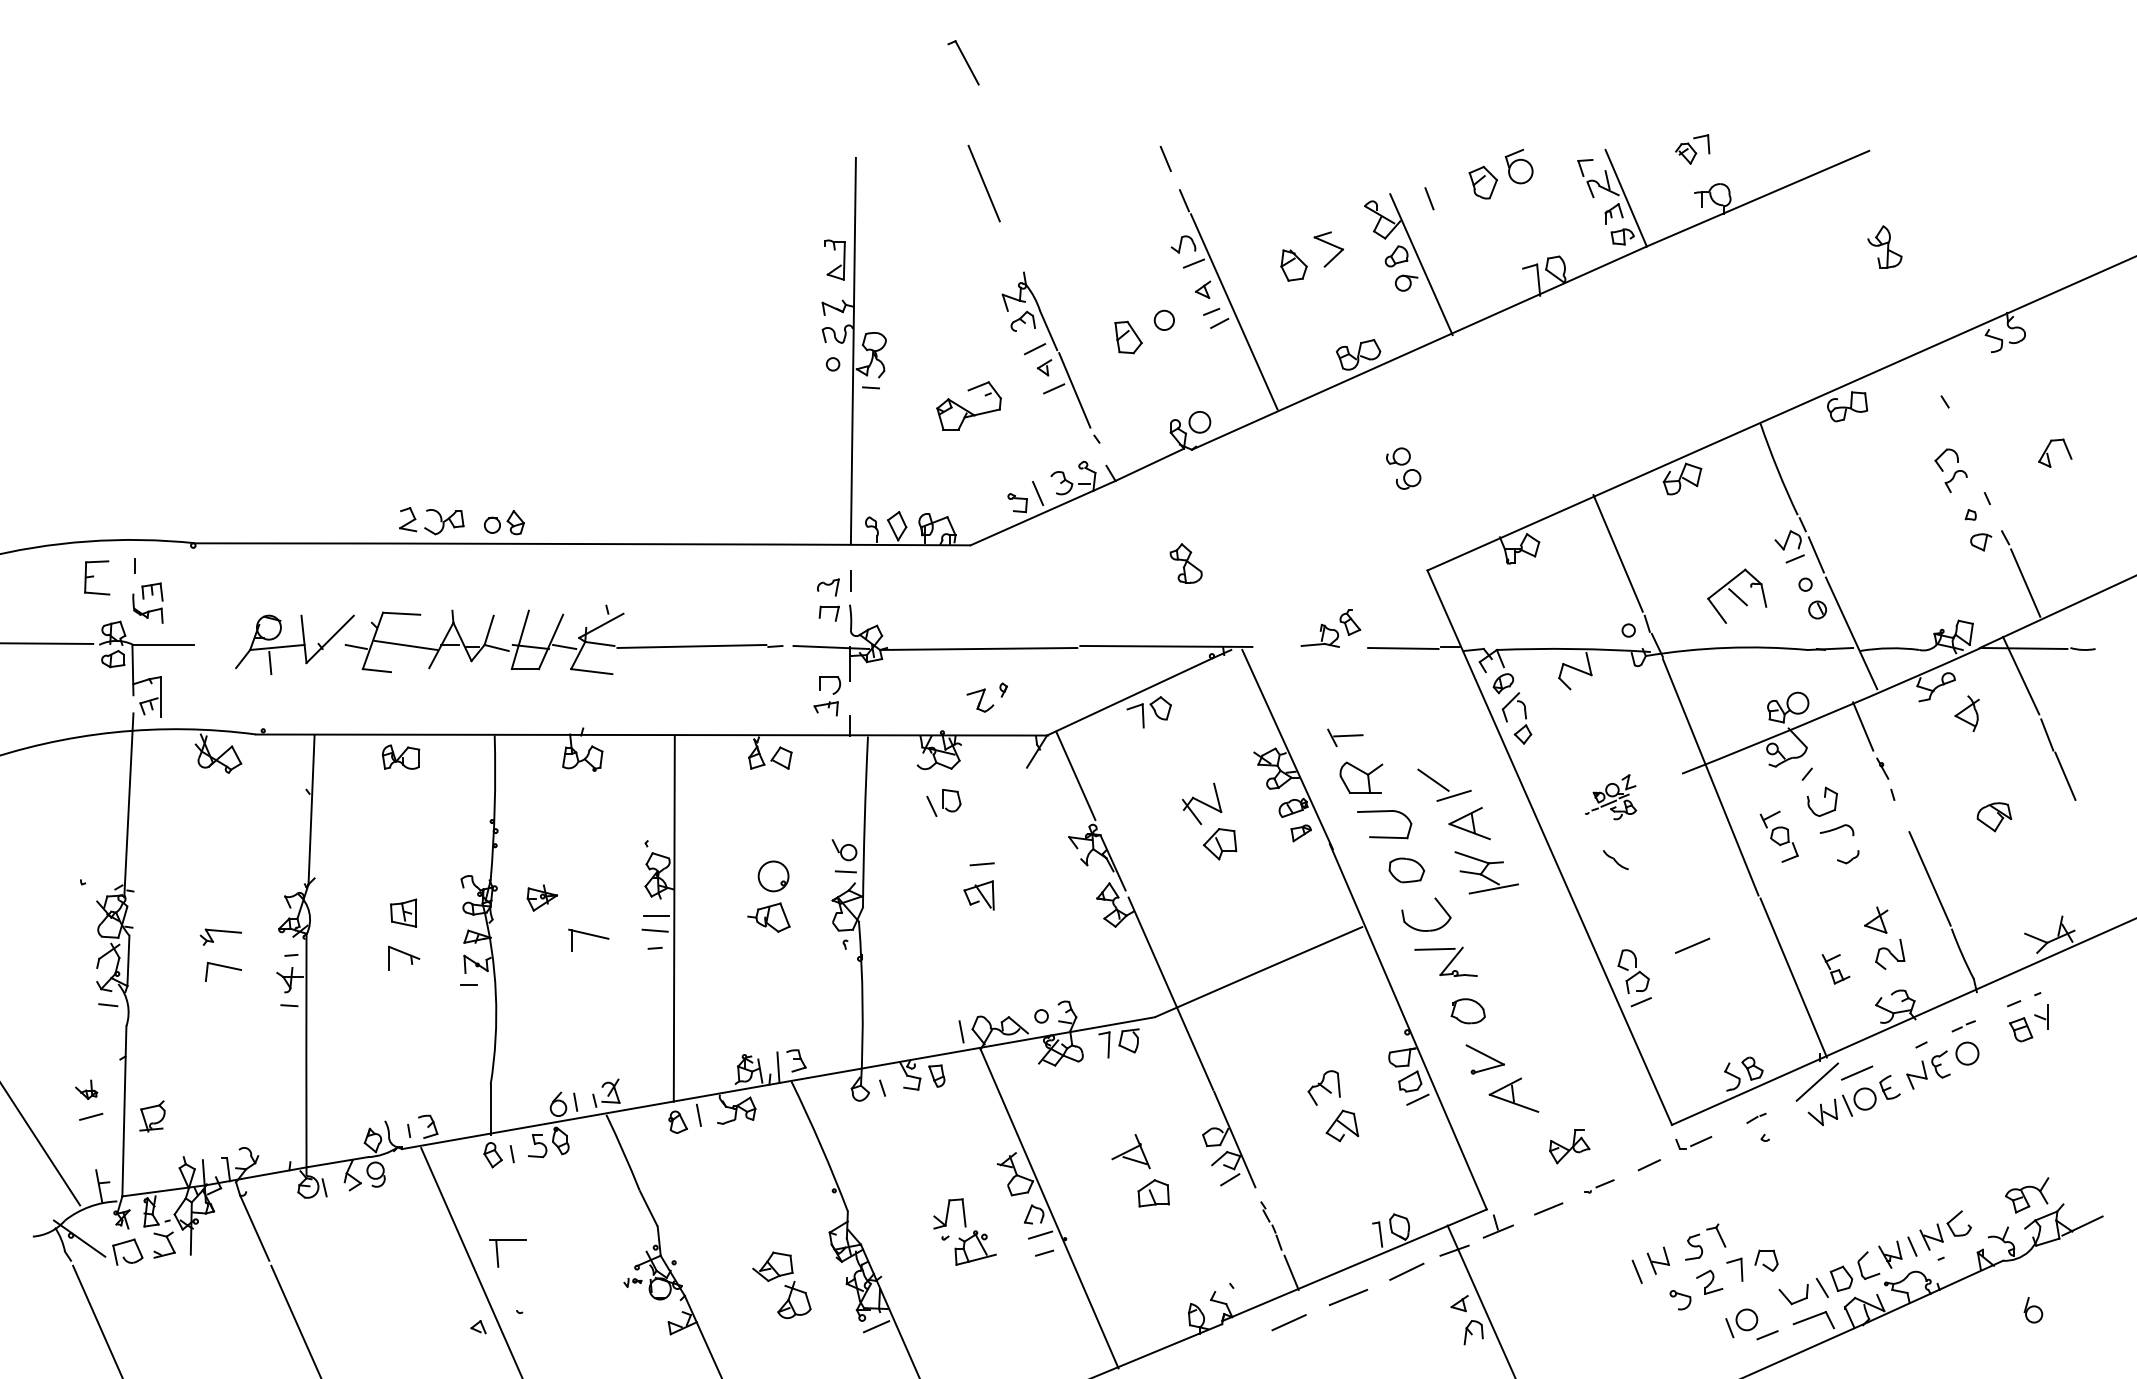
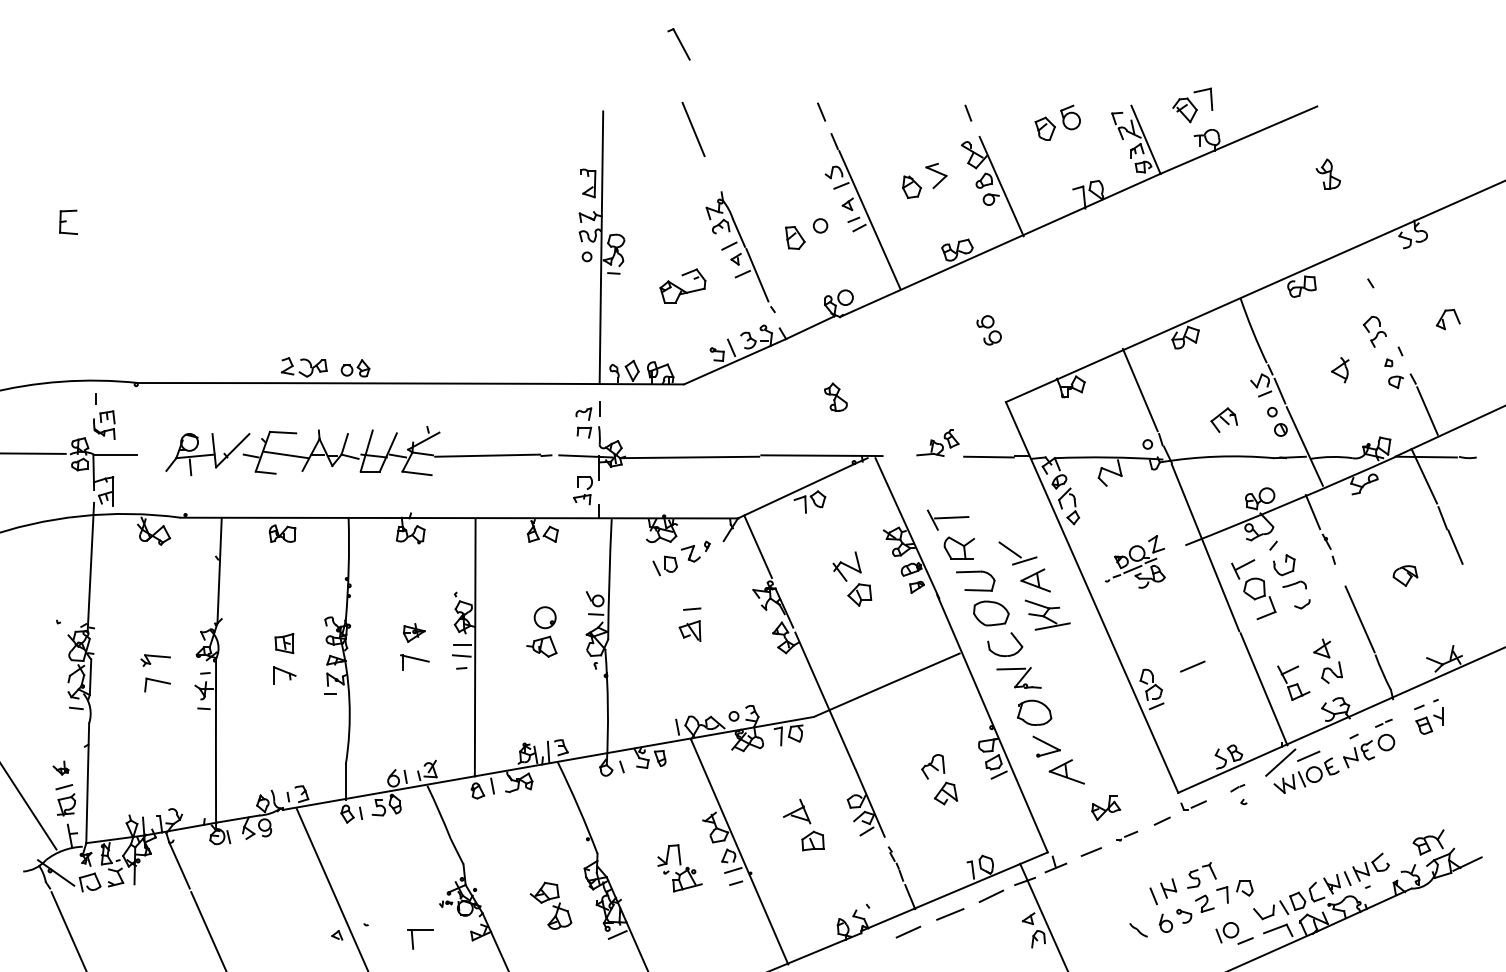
part: (1692, 149) -> (1192, 105), size x1.67
line: (1429, 197) -> (968, 112), moved
part: (97, 576) -> (68, 221), moved
part: (1737, 595) -> (1224, 419), size x0.62
part: (986, 697) -> (695, 551), moved
part: (1967, 714) -> (1340, 370), moved
part: (1344, 737) -> (947, 519), size x1.67
part: (1609, 796) -> (1134, 561), size x1.67
part: (1778, 836) -> (1253, 589), size x1.67
part: (1615, 860) -> (1138, 930), moved
part: (1406, 870) -> (991, 613), size x1.43
part: (542, 897) -> (414, 632), moved
part: (1835, 968) -> (1293, 682), size x1.67
part: (1467, 1010) -> (1034, 712), size x1.43
part: (152, 1115) -> (66, 804), moved
part: (498, 1253) -> (413, 939), moved
part: (2032, 1308) -> (1165, 922), moved

